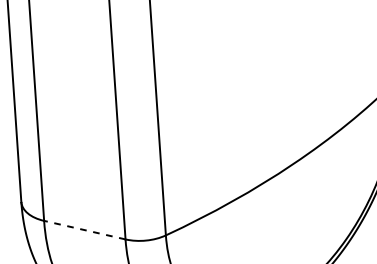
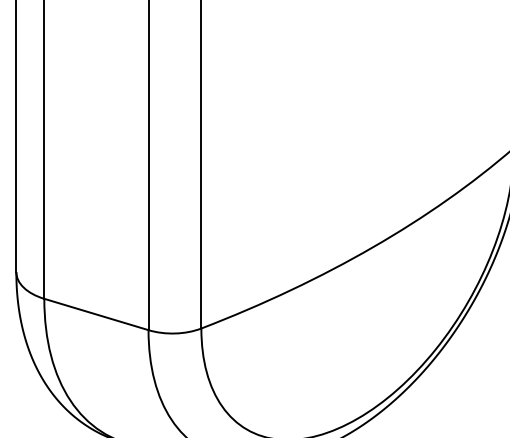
line: (84, 230) -> (95, 314), dashed -> solid

